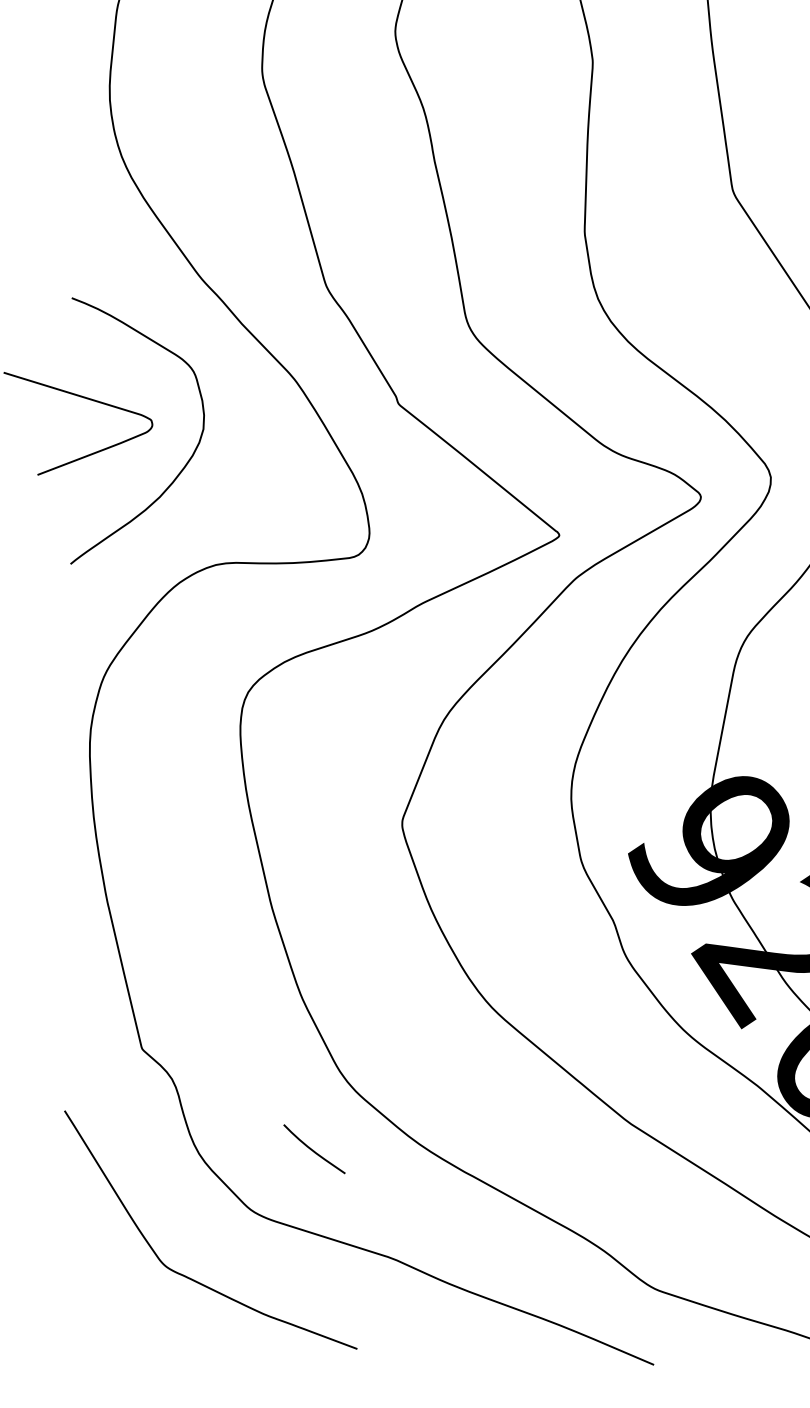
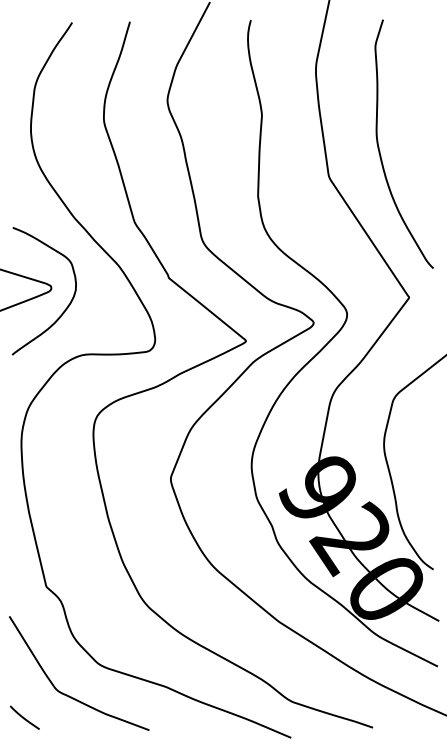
curve: (313, 1148) -> (24, 717), moved

